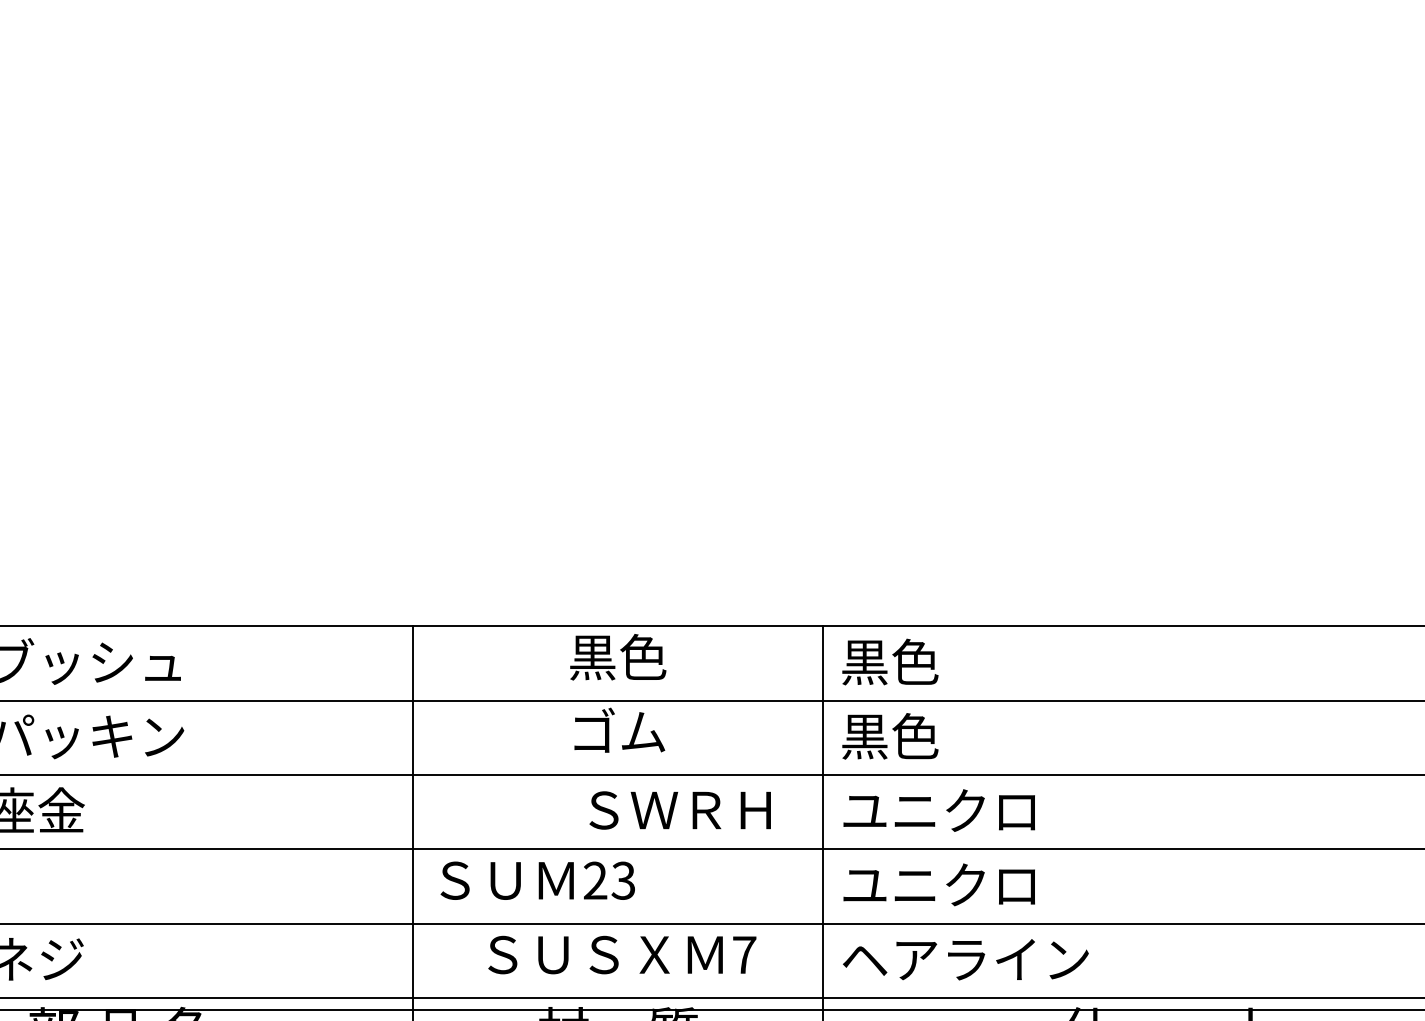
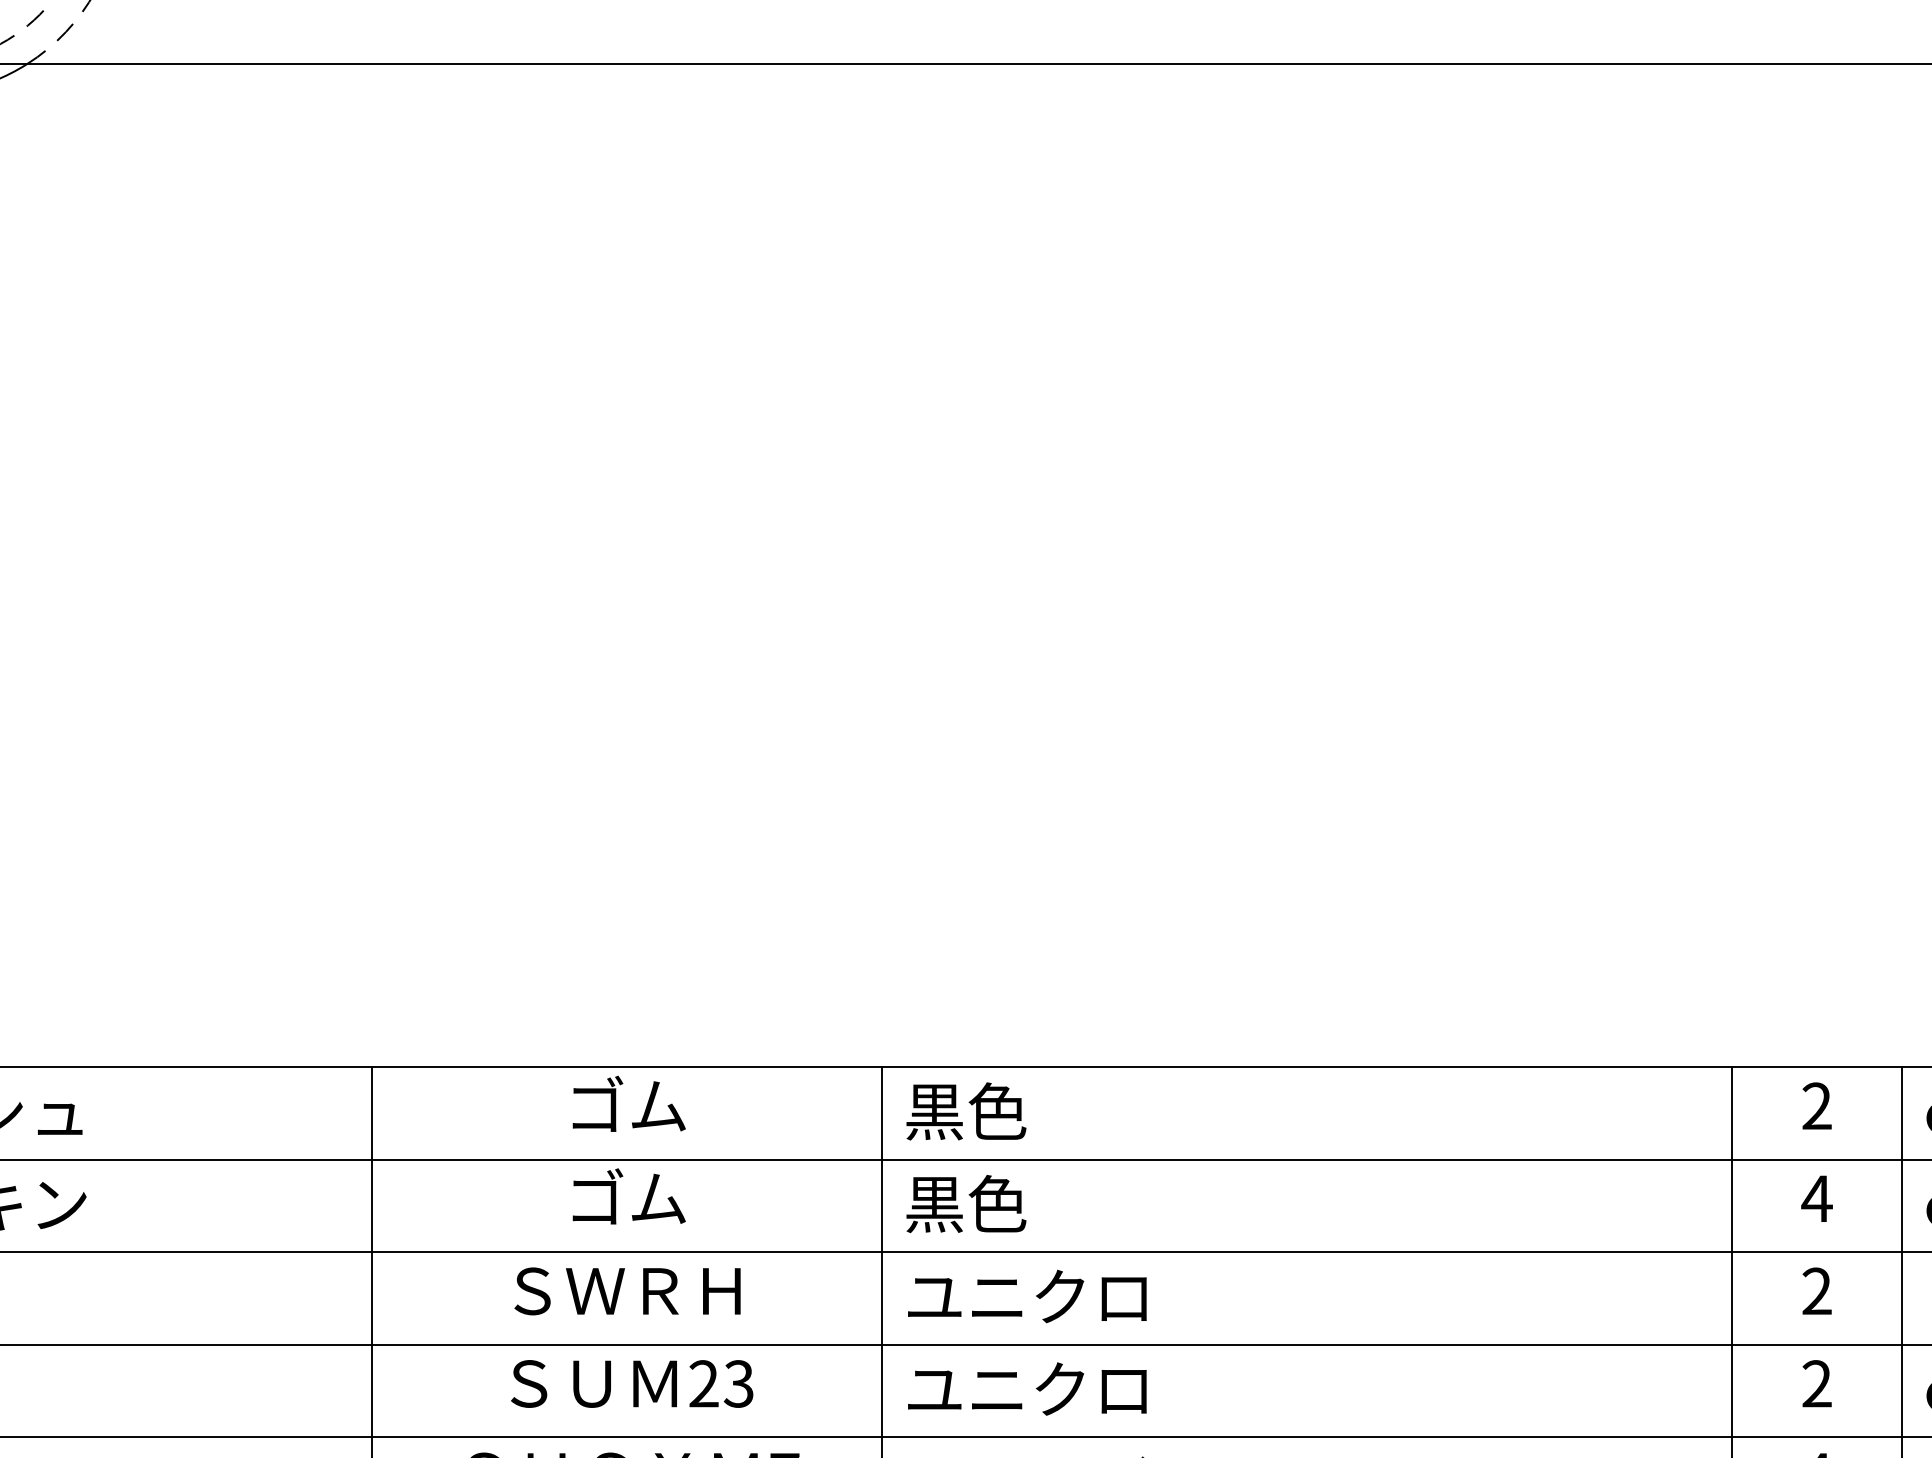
text: (618, 656) -> (627, 1104), 黒色 -> ゴム
text: (680, 810) -> (627, 1291), moved
text: (538, 880) -> (632, 1383), moved

